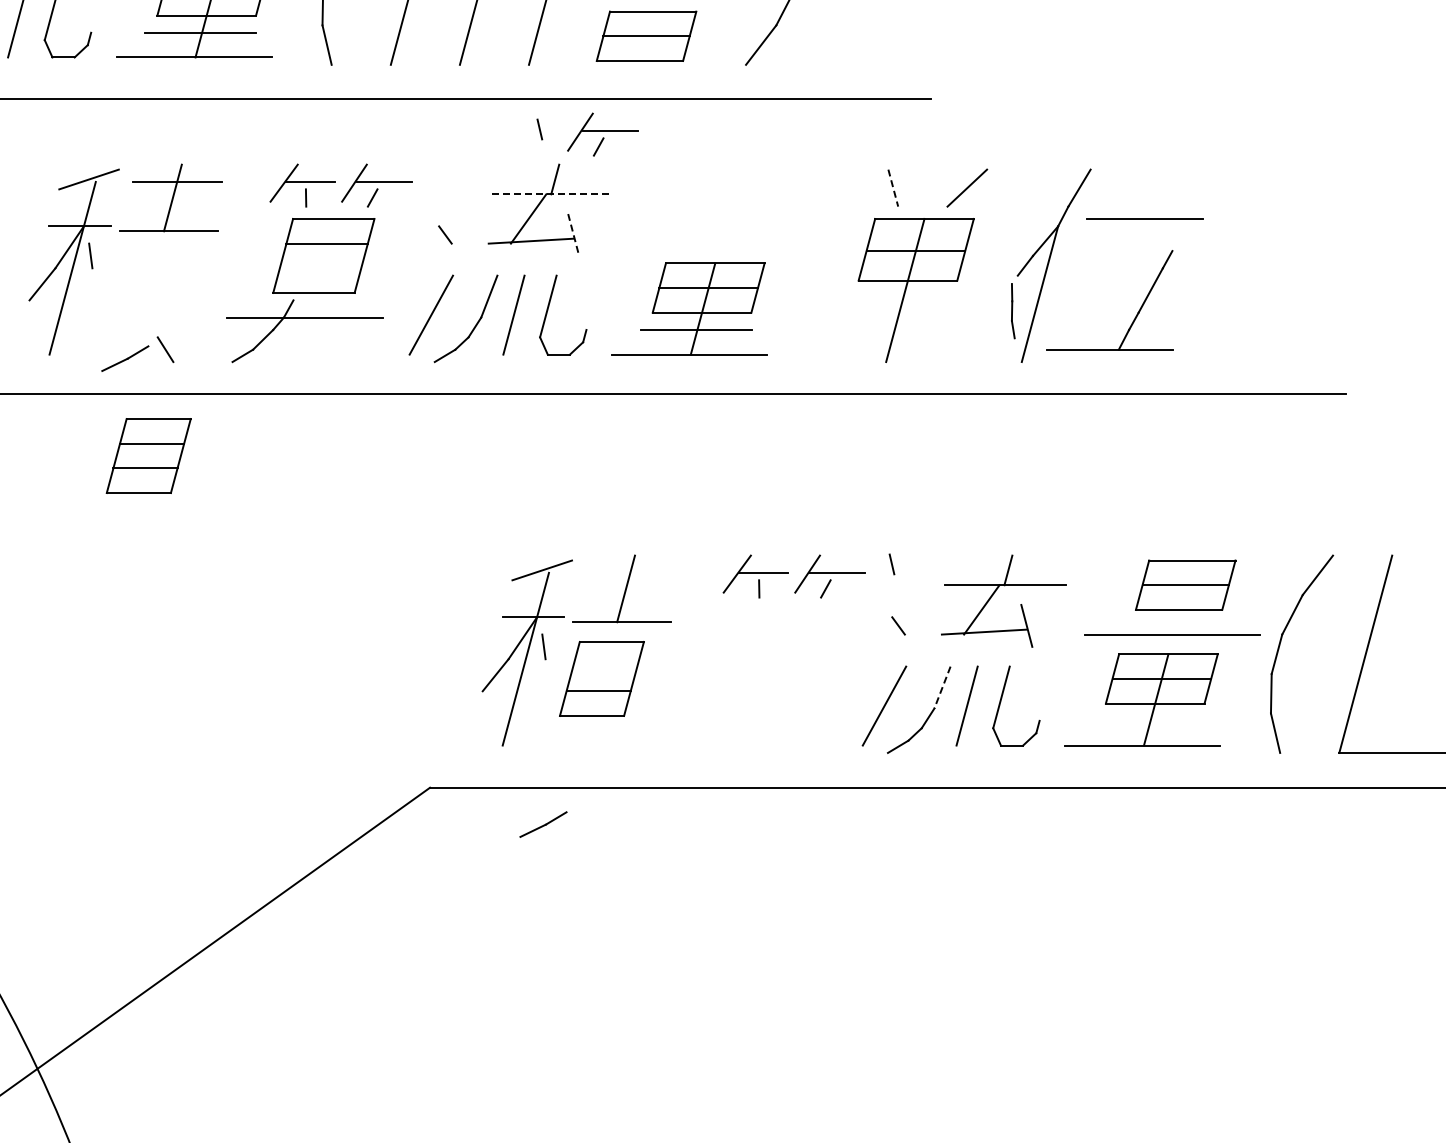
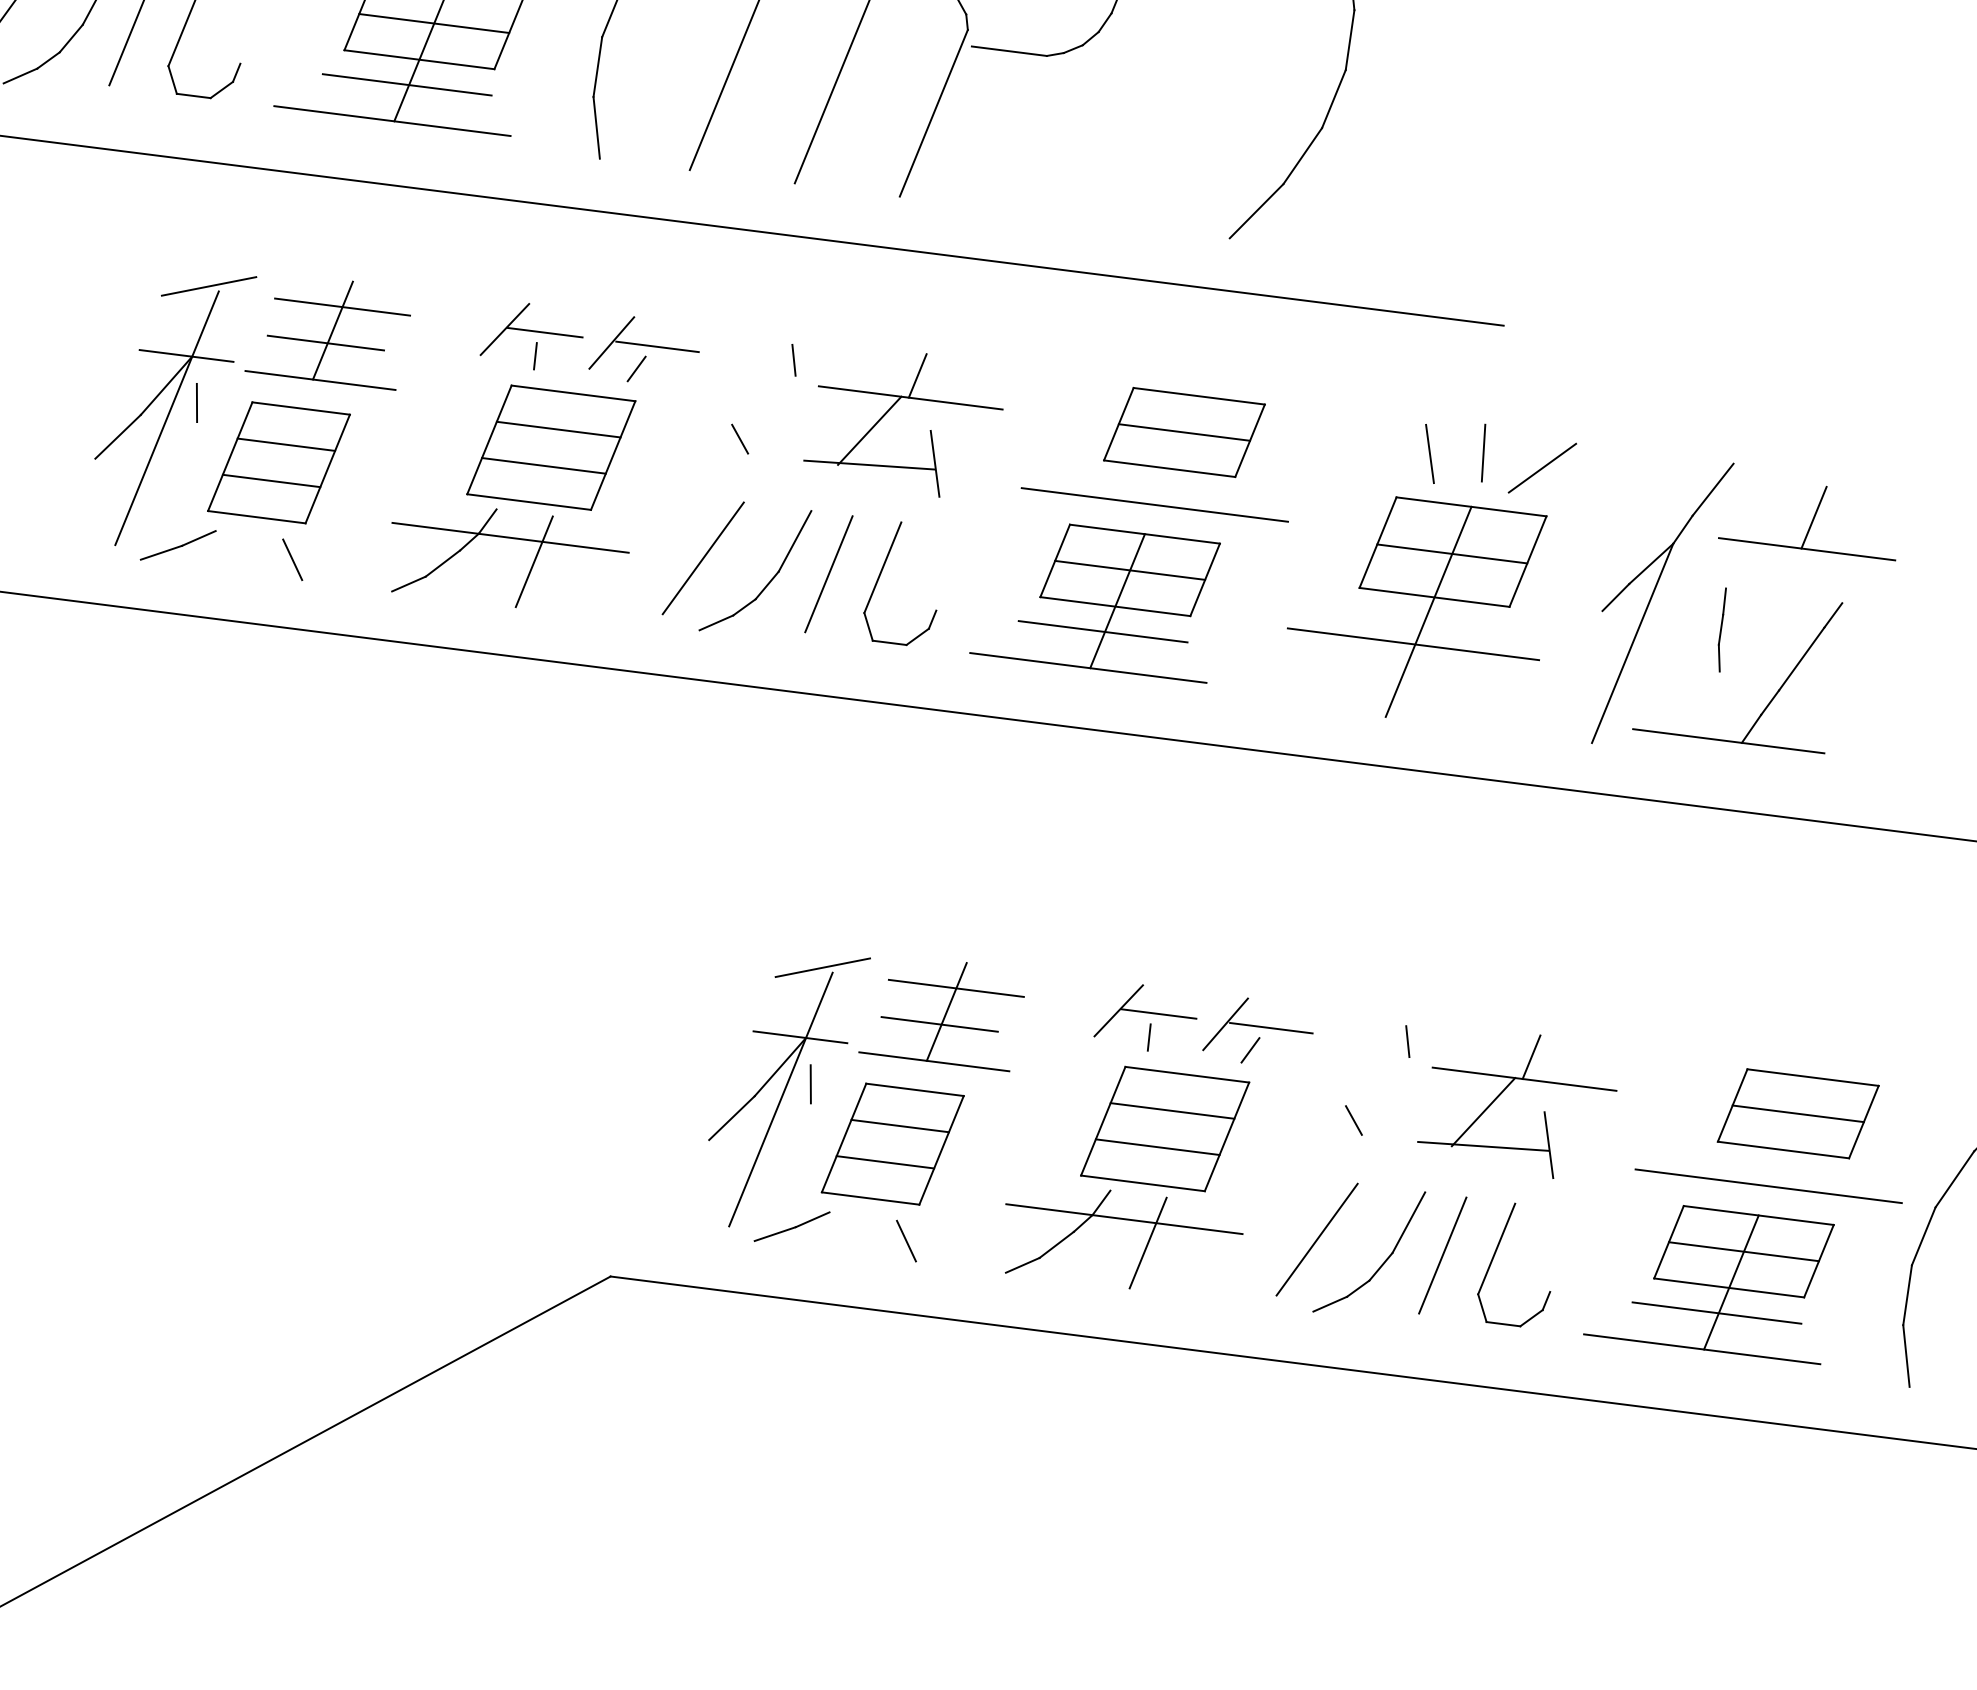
part: (646, 35) -> (1184, 431), moved
line: (539, 129) -> (793, 360), moved
part: (602, 134) -> (998, 316), removed
line: (927, 182) -> (1483, 451), added
line: (893, 188) -> (1430, 454), dashed -> solid
line: (553, 194) -> (912, 398), dashed -> solid
line: (1146, 197) -> (1813, 516), added
line: (169, 206) -> (326, 342), added
line: (573, 235) -> (934, 464), dashed -> solid
line: (718, 243) -> (1153, 504), added
line: (320, 268) -> (543, 466), added
part: (1013, 311) -> (1723, 630), moved
line: (897, 312) -> (1412, 643), added
line: (321, 331) -> (533, 562), added
part: (125, 358) -> (178, 545), moved
part: (148, 455) -> (278, 461), moved
line: (891, 564) -> (1407, 1041), moved
line: (629, 572) -> (955, 987), added
line: (622, 597) -> (939, 1024), added
line: (605, 666) -> (900, 1125), added
part: (757, 680) -> (1128, 1176), added
line: (942, 688) -> (1408, 1224), dashed -> solid
line: (1148, 720) -> (1715, 1312), added
line: (618, 740) -> (906, 1240), added
part: (543, 824) -> (792, 1226), moved

